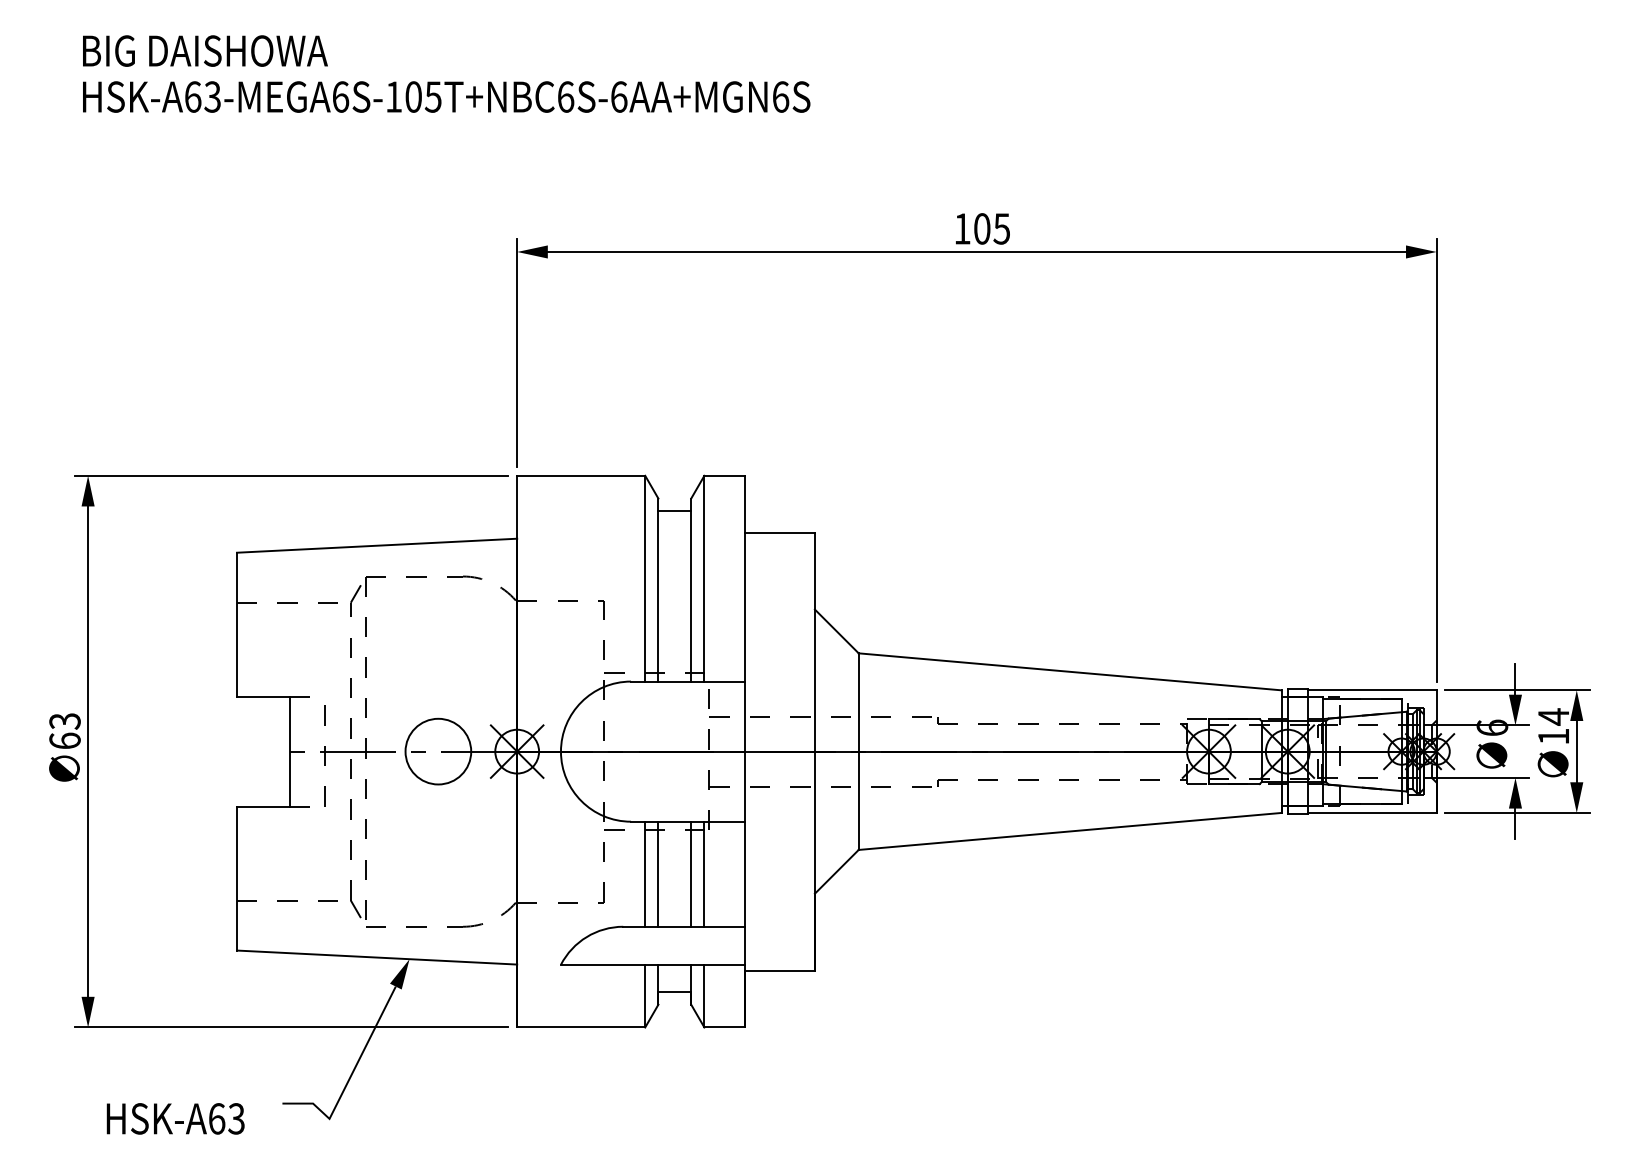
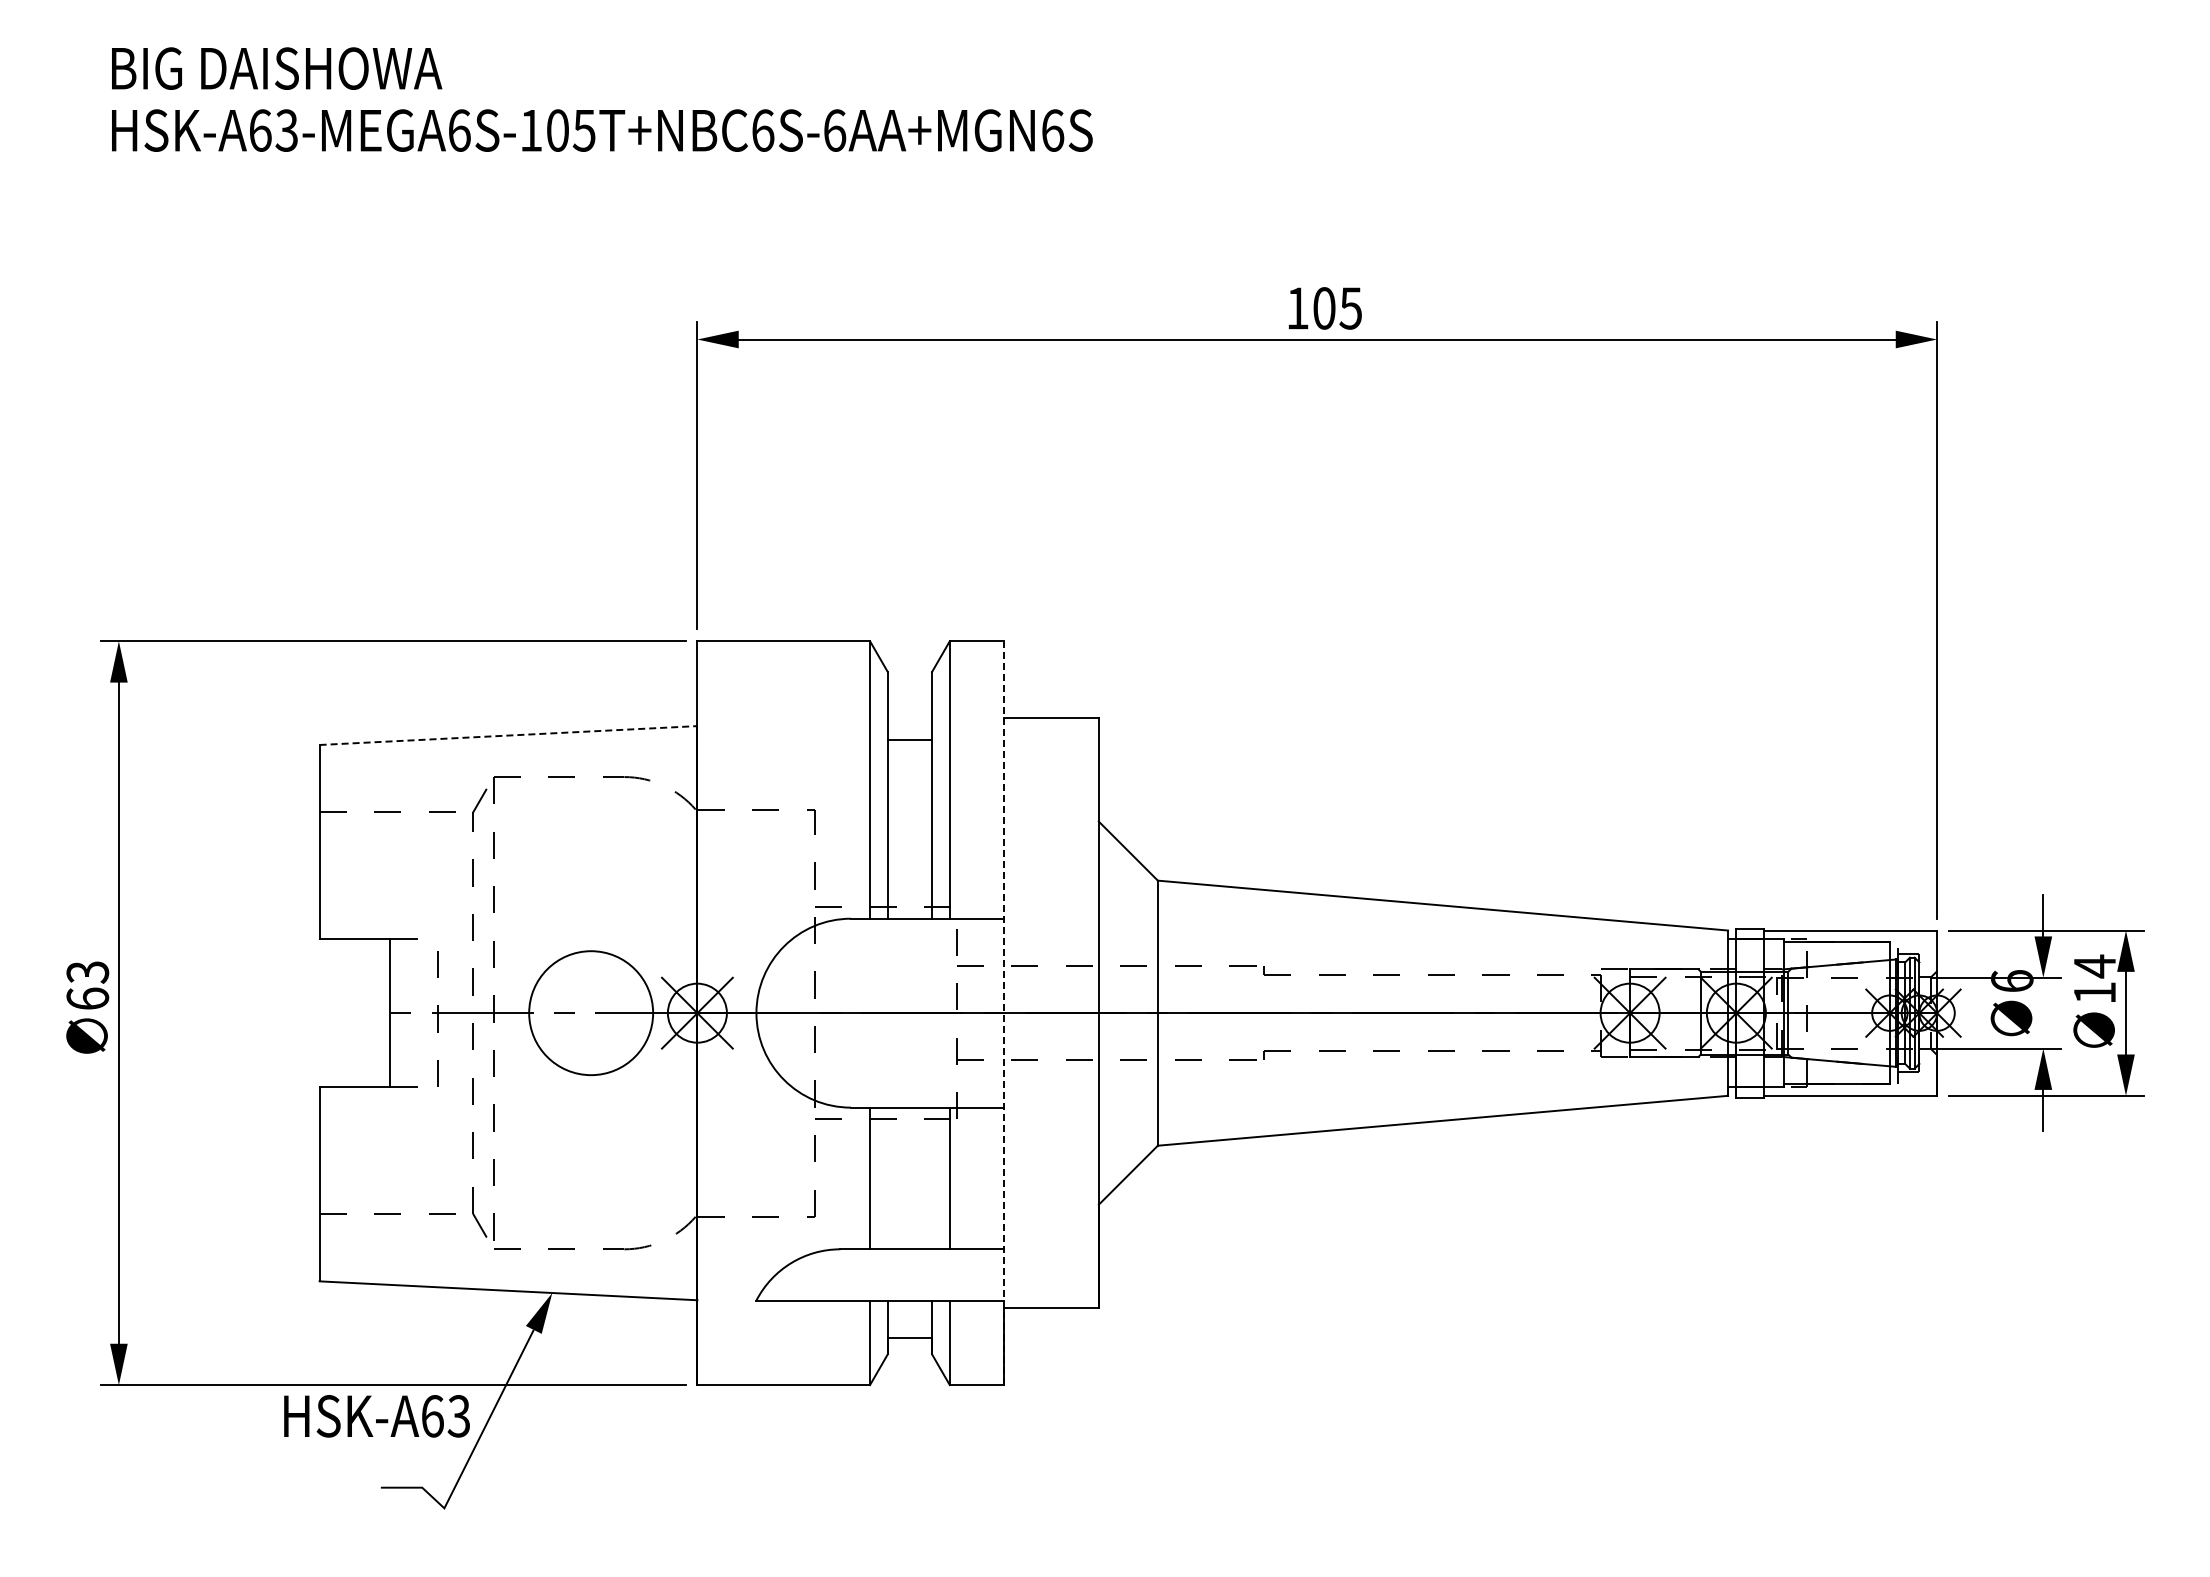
line: (674, 510) -> (909, 739), moved
line: (377, 545) -> (509, 735), solid -> dashed
circle: (437, 751) -> (590, 1012), size x1.4
line: (744, 751) -> (1004, 1013), solid -> dashed
line: (658, 874) -> (887, 1178), removed
line: (691, 874) -> (932, 1178), removed
text: (175, 1119) -> (376, 1416), moved

